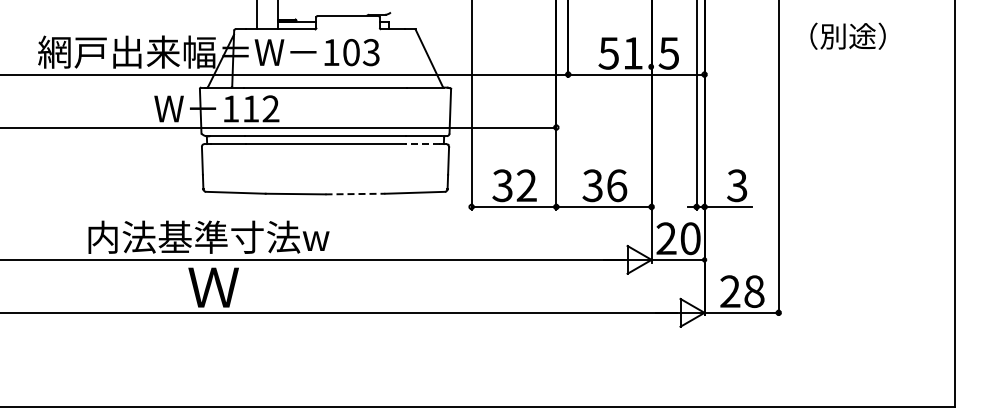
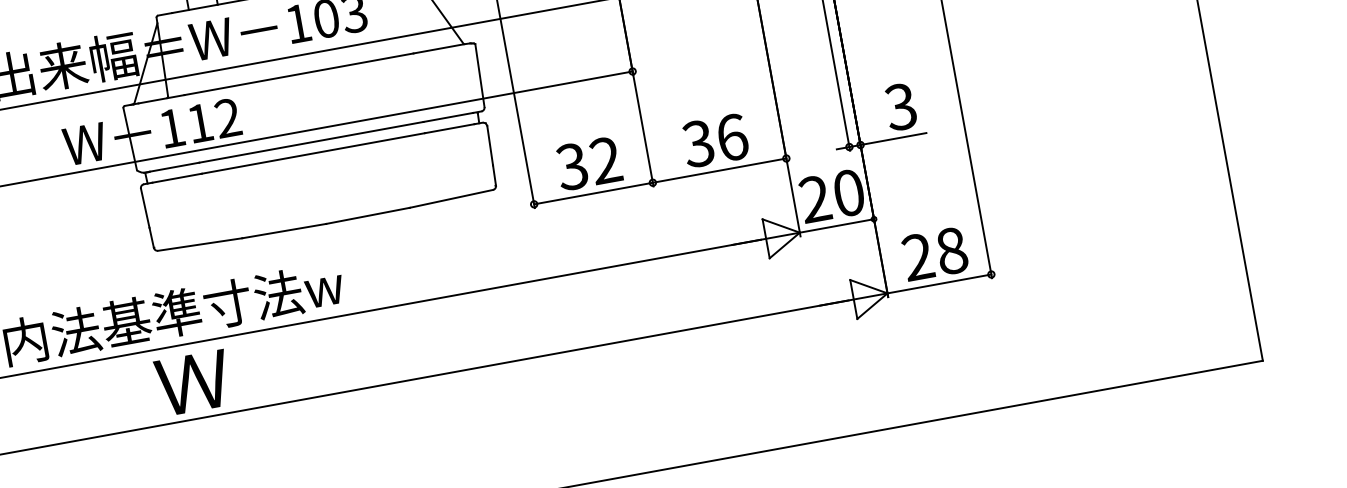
line: (422, 144) -> (449, 129), dashed -> solid
line: (355, 194) -> (368, 216), dashed -> solid

